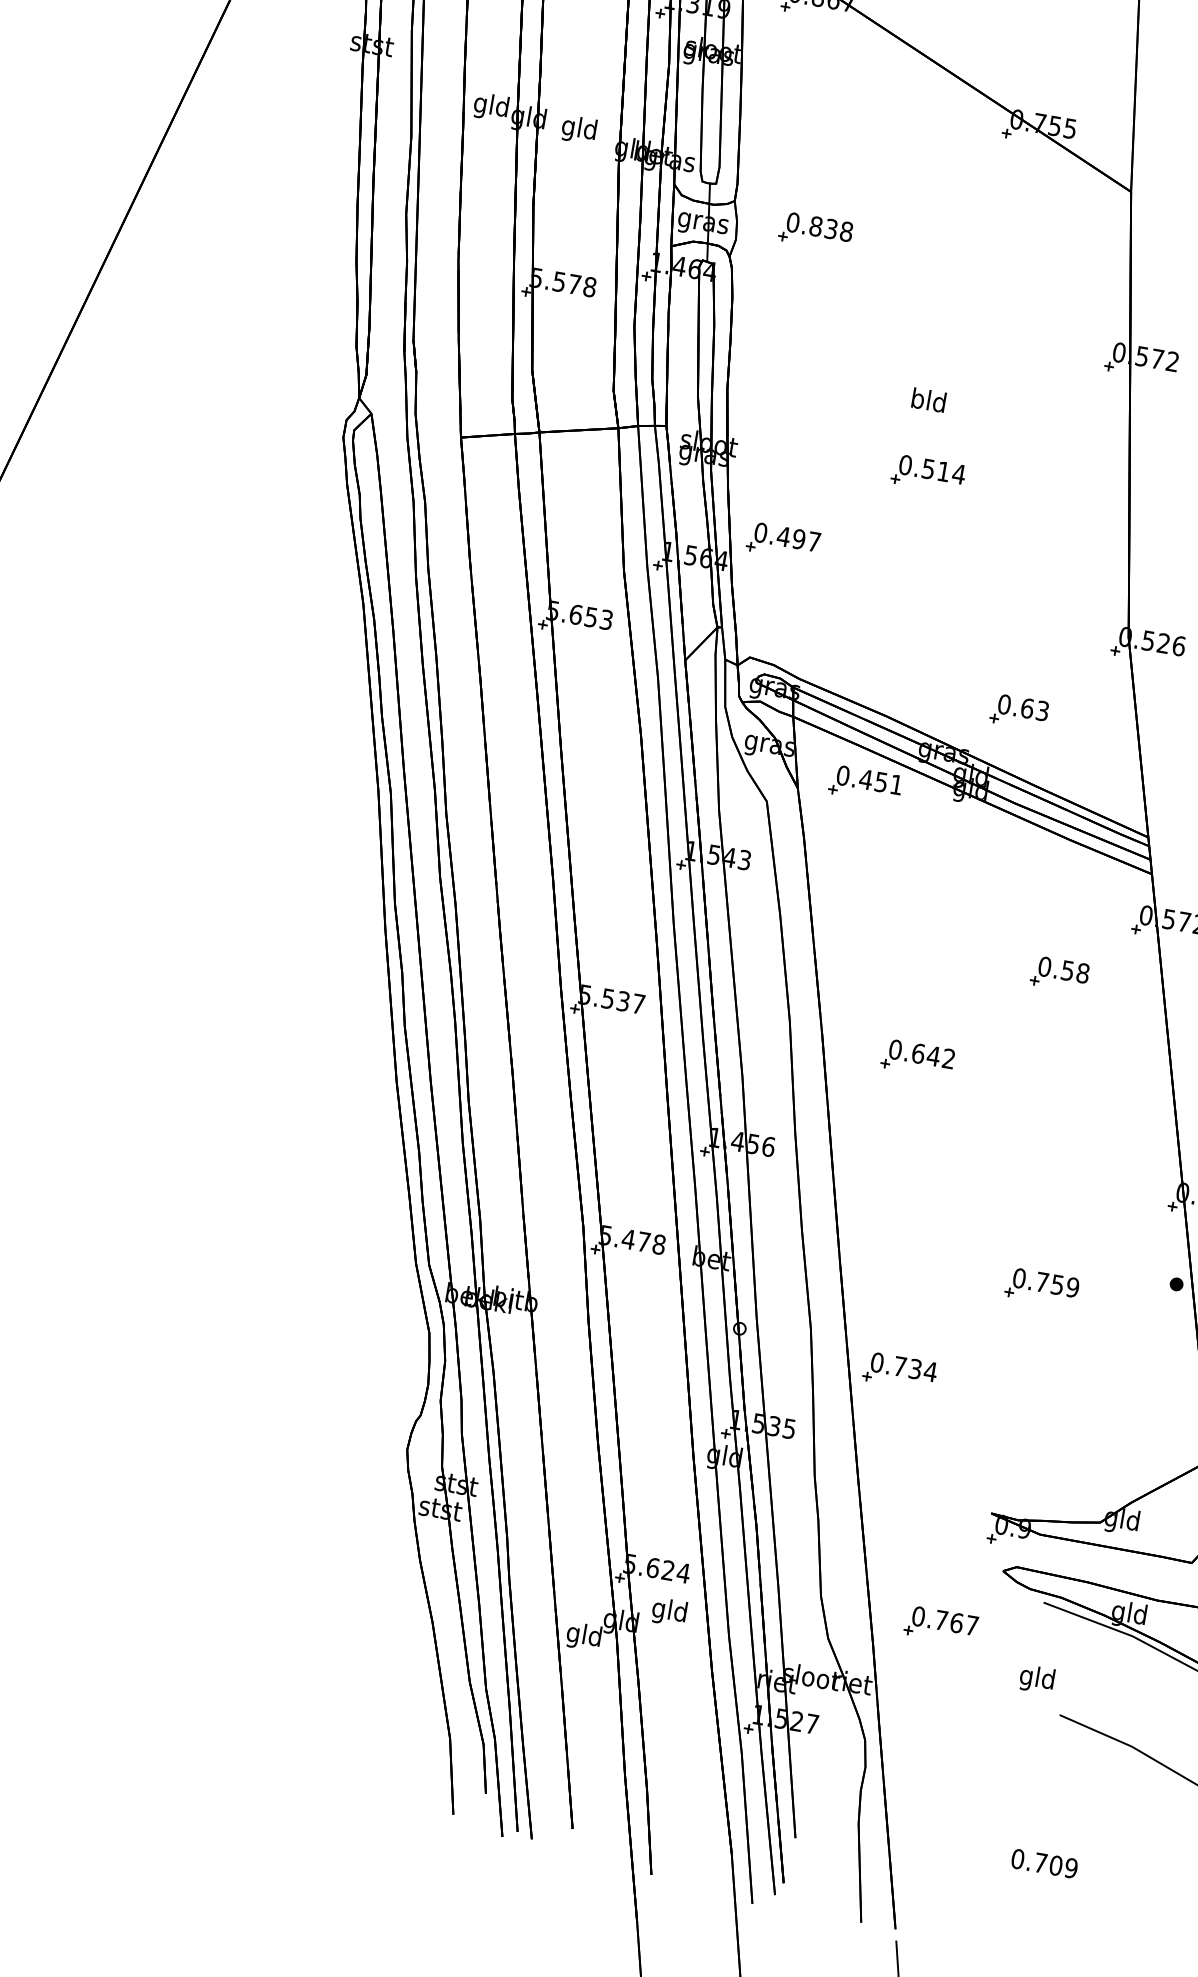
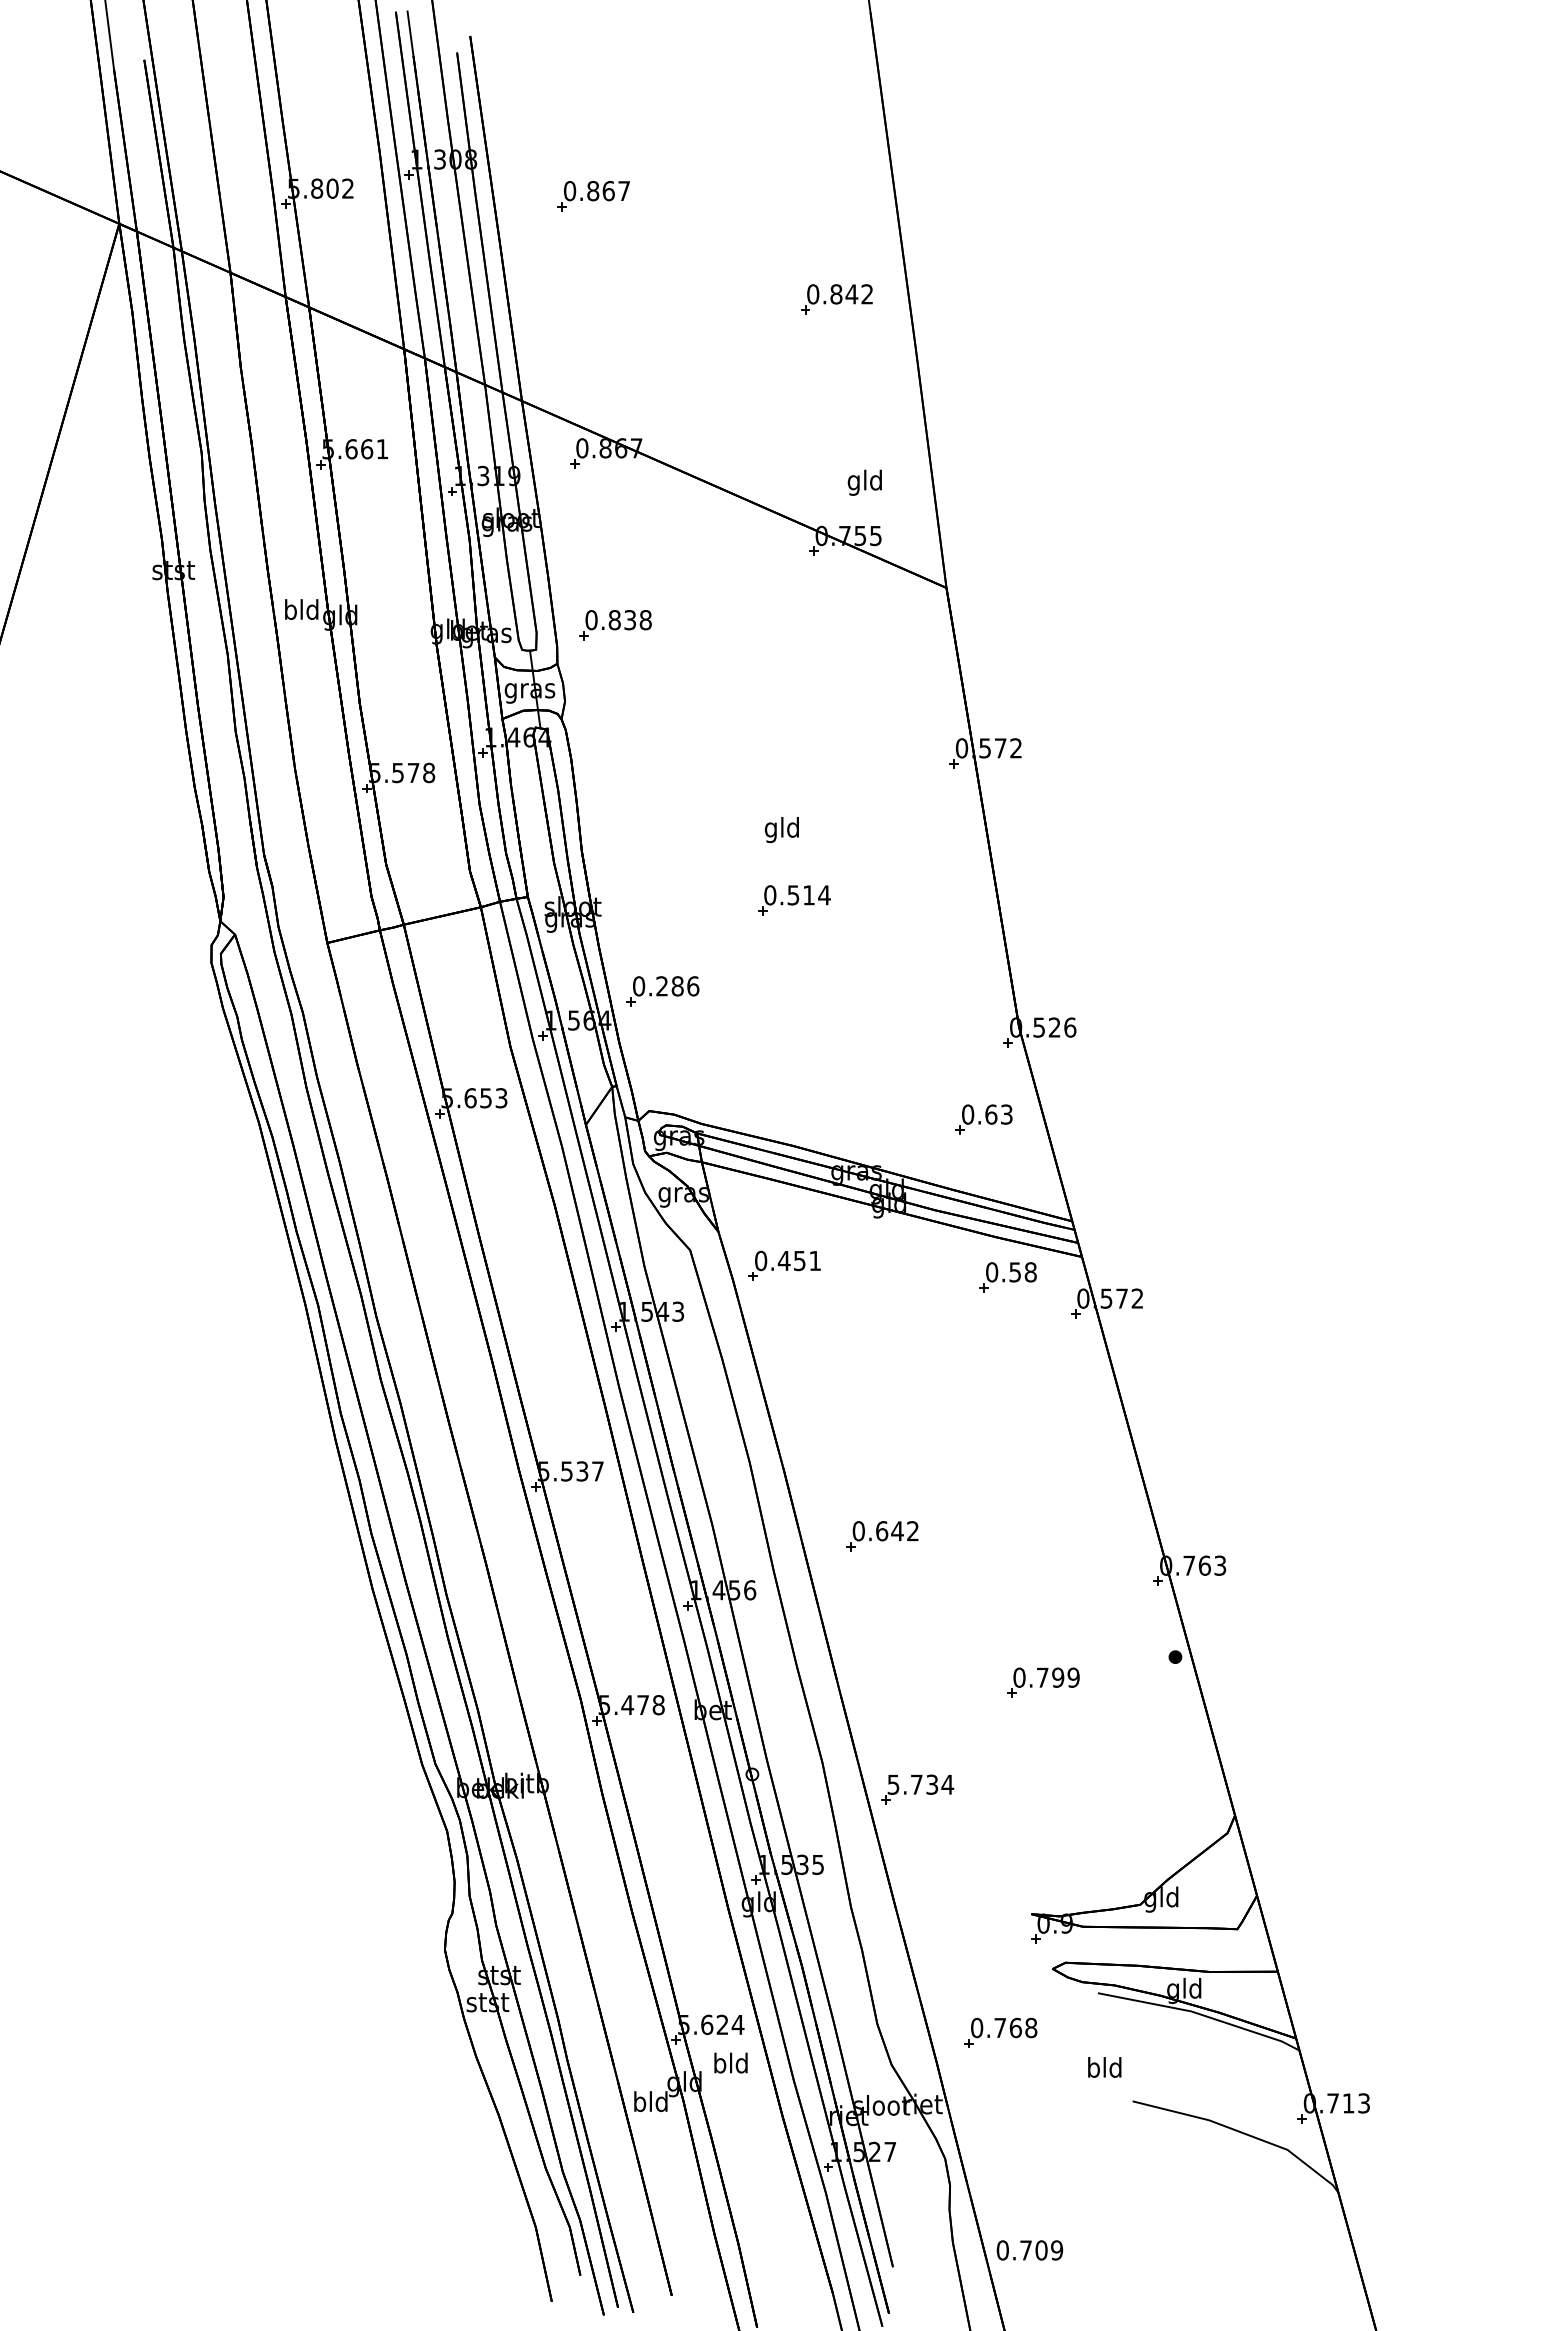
text: (480, 105) -> (290, 612), gld -> bld
text: (578, 129) -> (864, 482), moved
part: (815, 231) -> (615, 625), moved
text: (916, 401) -> (770, 830), bld -> gld
text: (798, 539) -> (677, 986), 0.497 -> 0.286
part: (1018, 711) -> (983, 1119), moved
part: (865, 784) -> (784, 1265), moved
part: (1059, 974) -> (1007, 1277), moved
part: (917, 1058) -> (882, 1536), moved
text: (1057, 1284) -> (1058, 1677), 0.759 -> 0.799
text: (877, 1362) -> (893, 1784), 0.734 -> 5.734
text: (658, 1610) -> (719, 2065), gld -> bld
text: (972, 1625) -> (1031, 2027), 0.767 -> 0.768
text: (572, 1635) -> (639, 2104), gld -> bld
text: (1026, 1678) -> (1093, 2070), gld -> bld
text: (1044, 1863) -> (1029, 2250), moved

